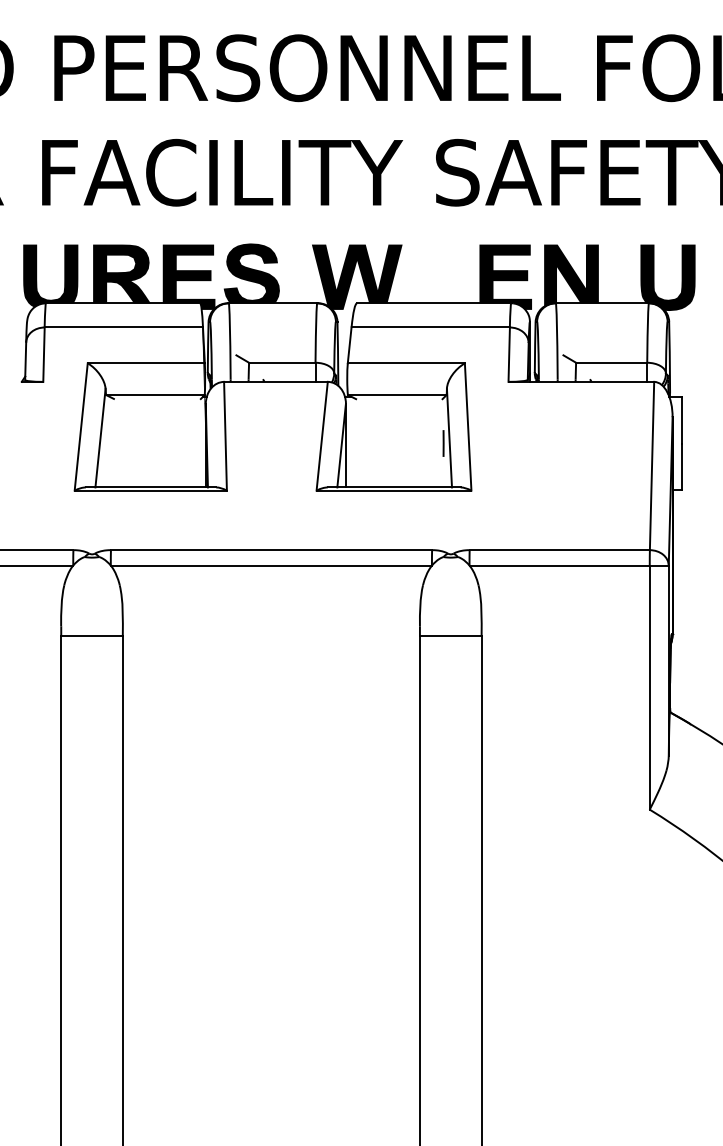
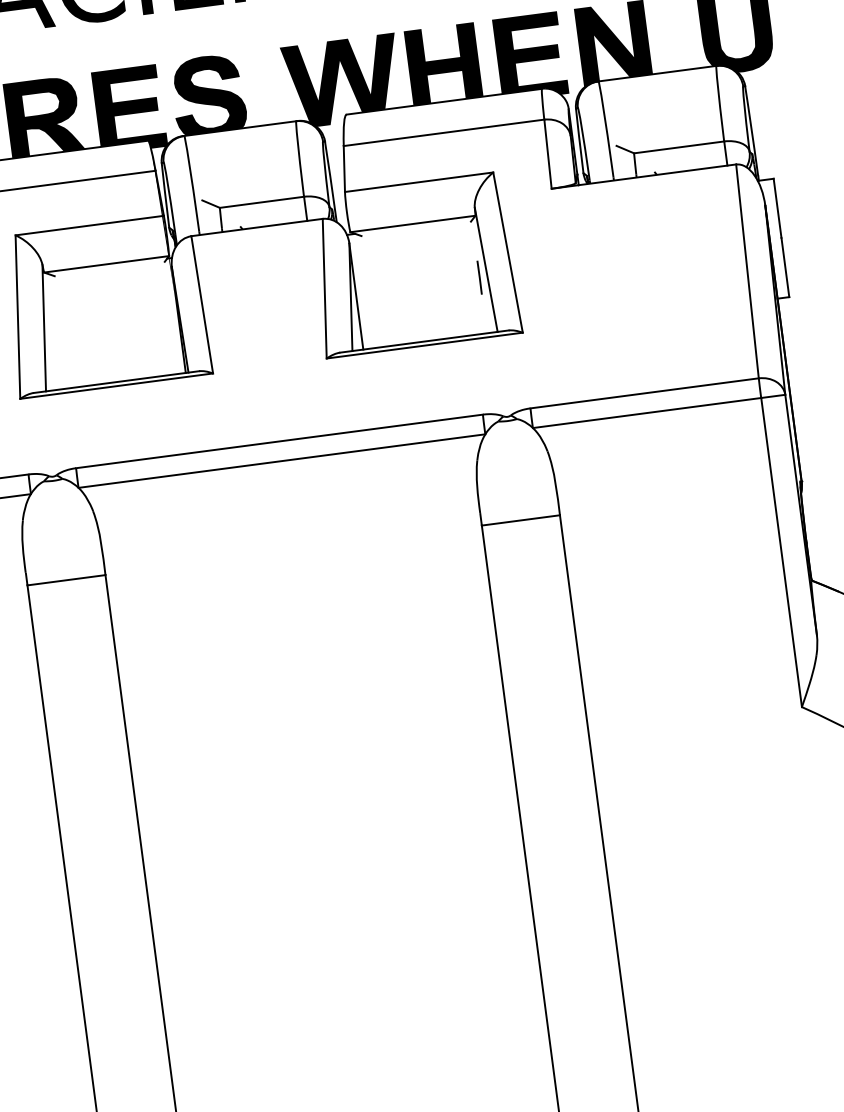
fill: (437, 273) -> (443, 63), added

